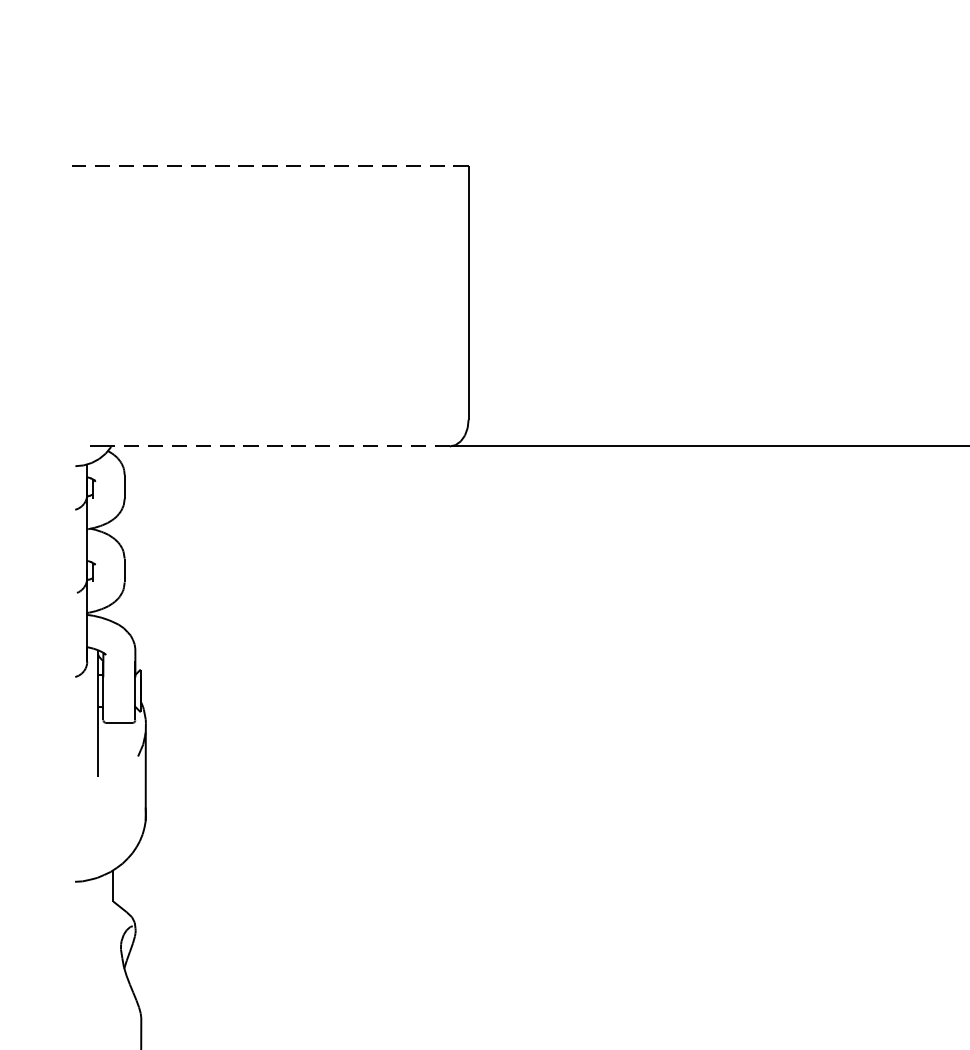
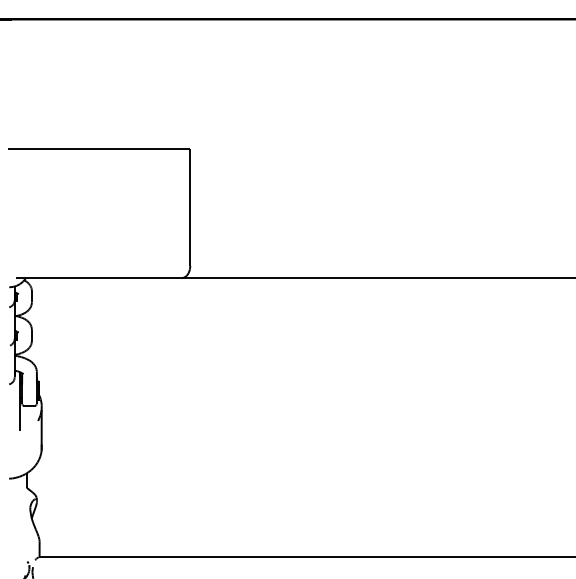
line: (269, 164) -> (98, 148), dashed -> solid
line: (280, 447) -> (103, 278), dashed -> solid

